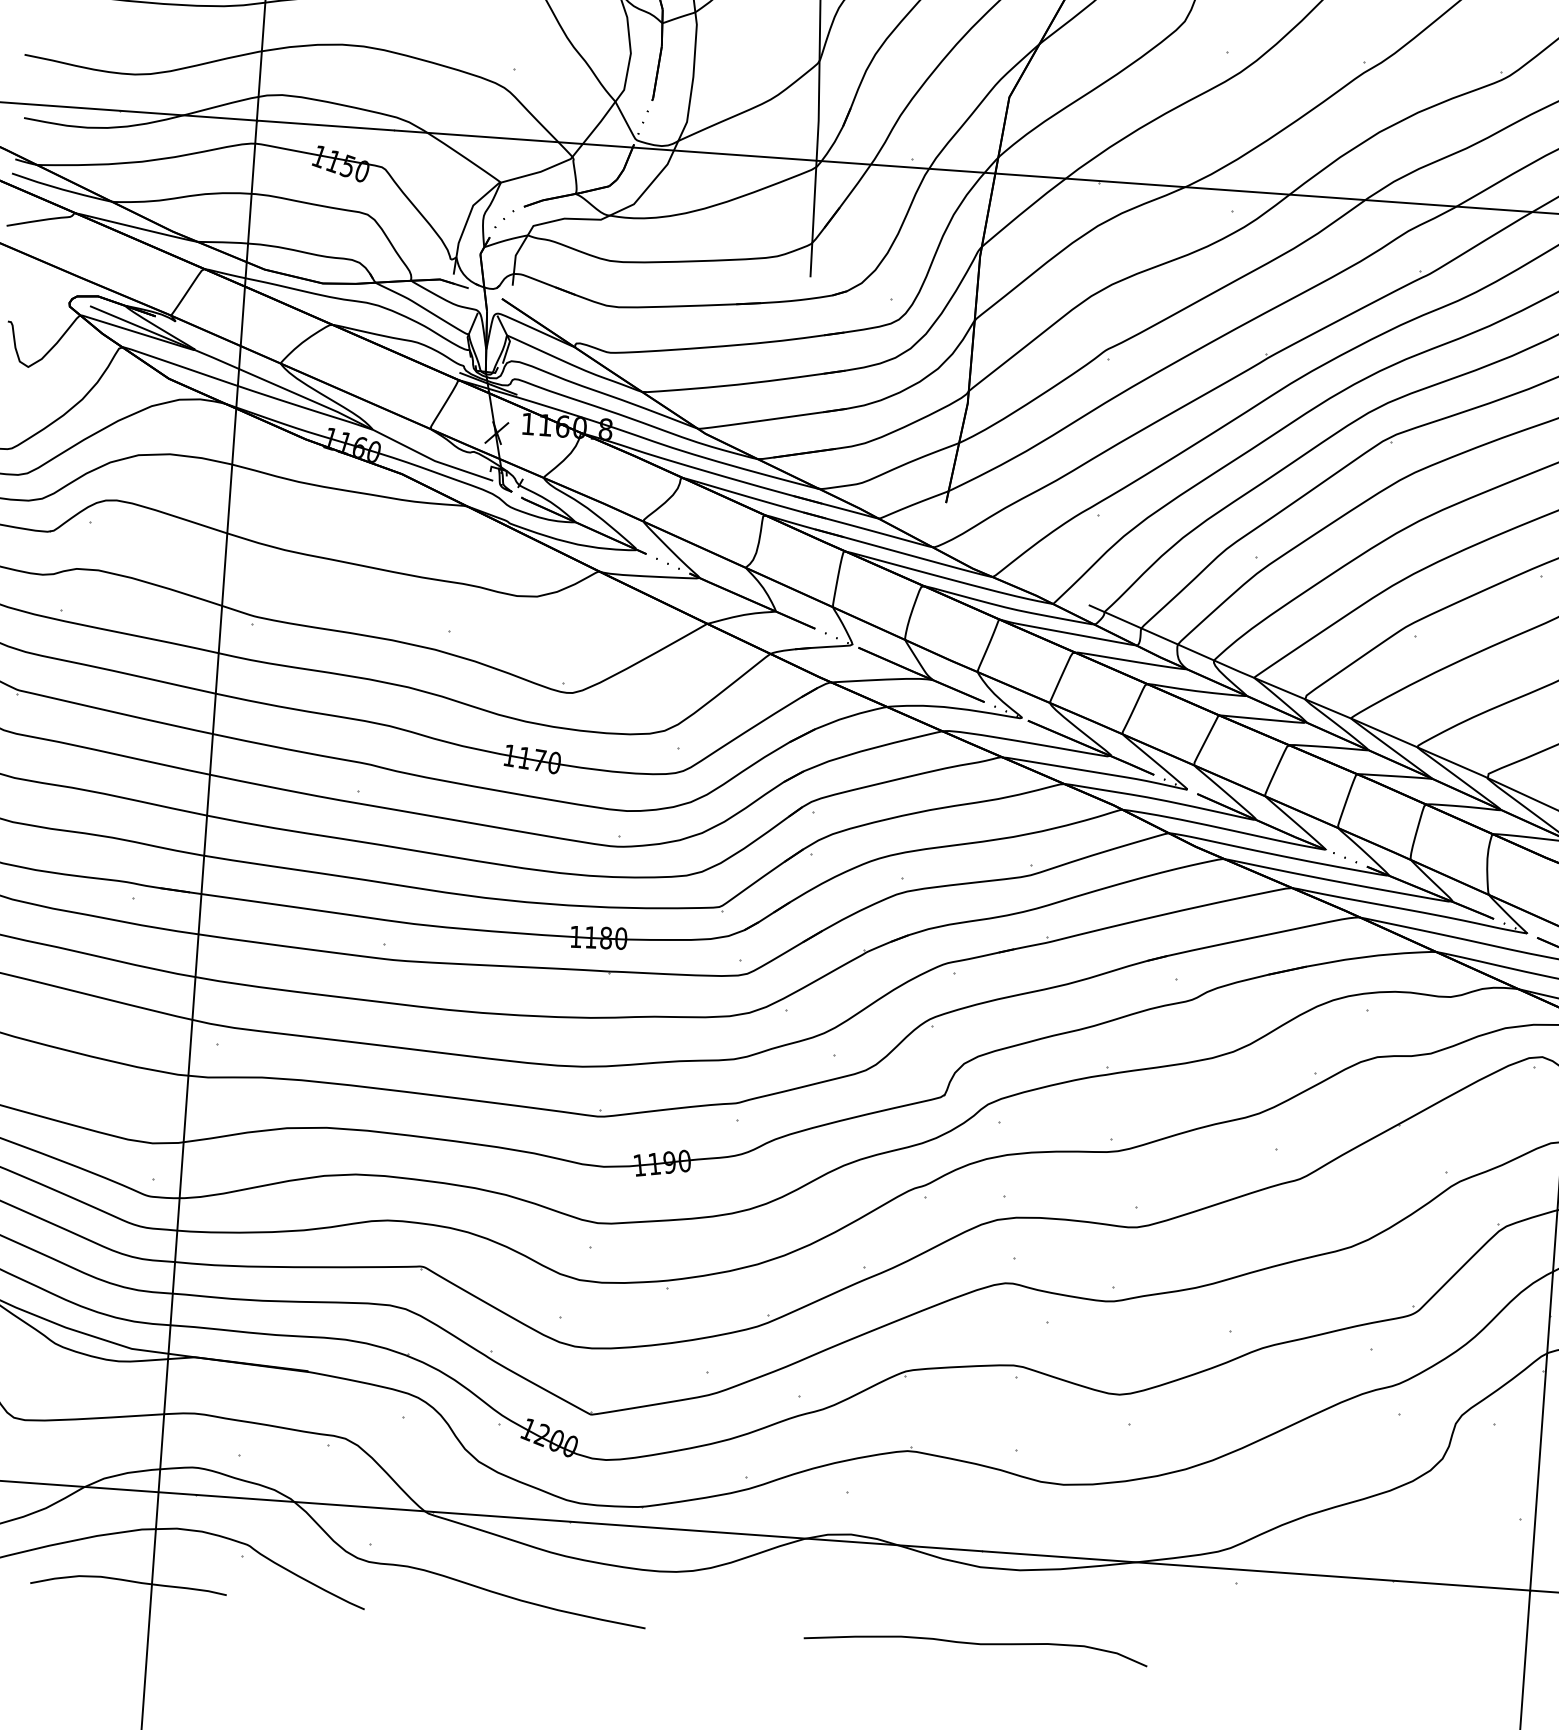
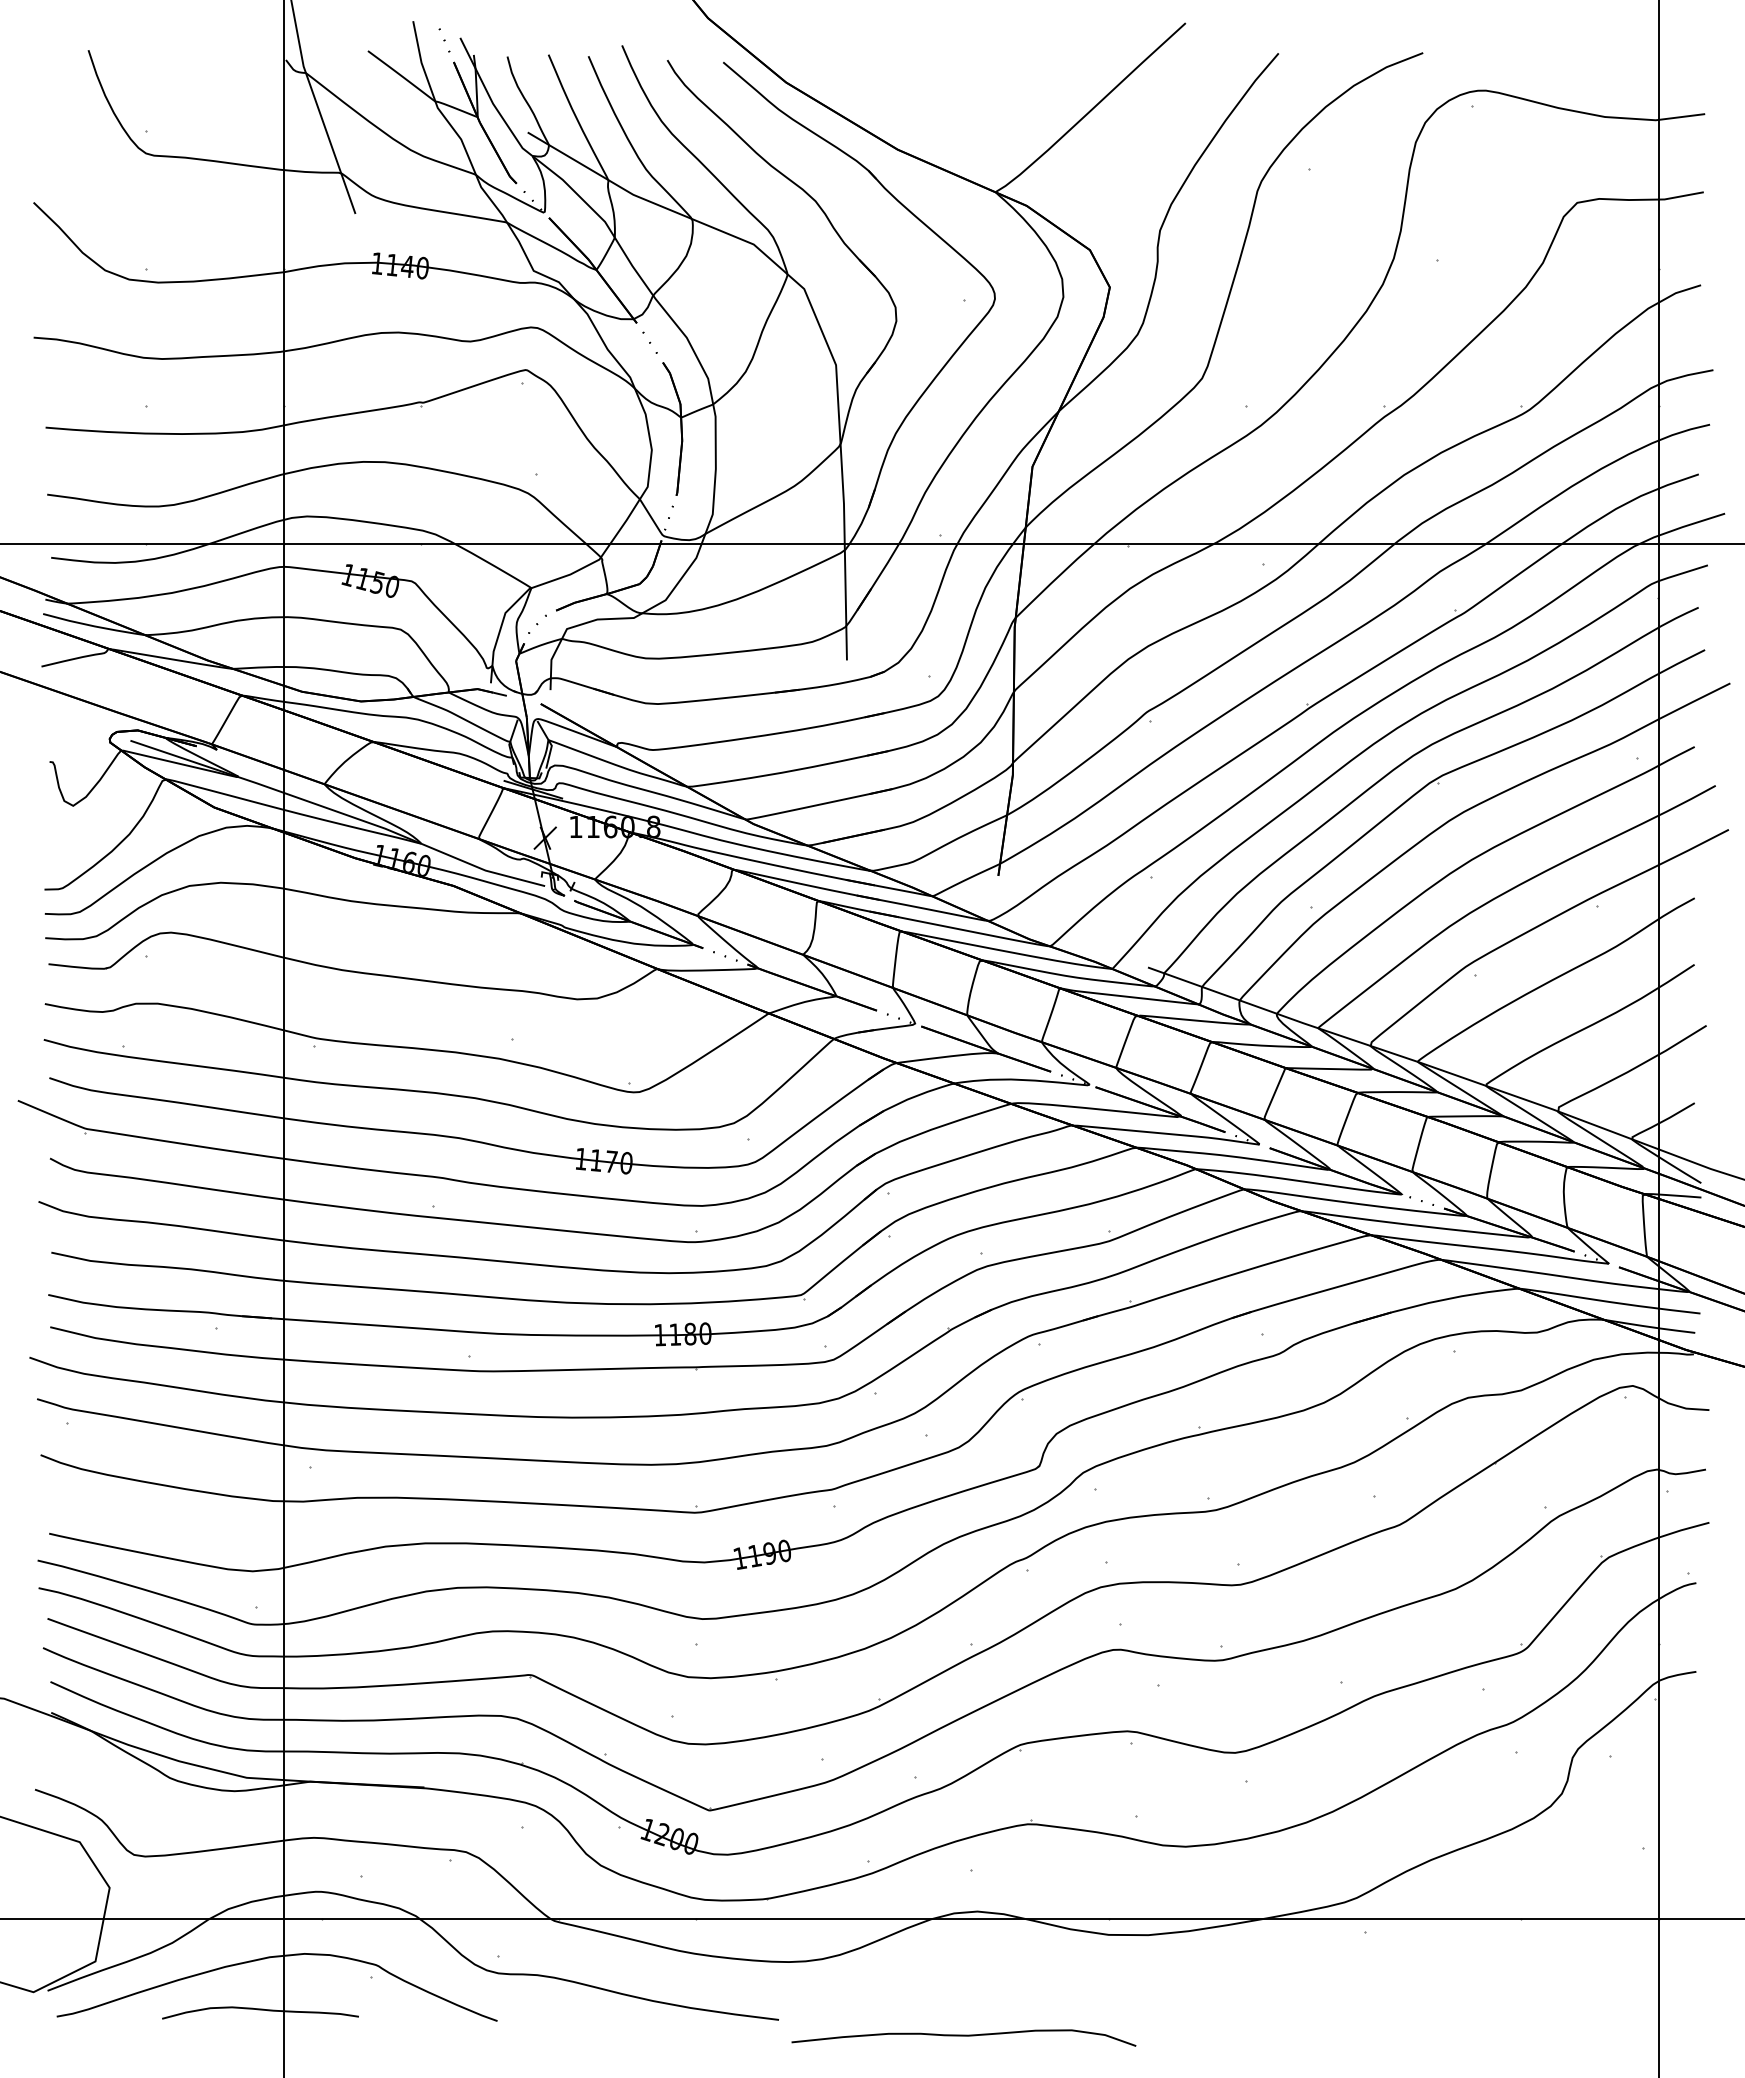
curve: (975, 1644) -> (963, 2036), moved

